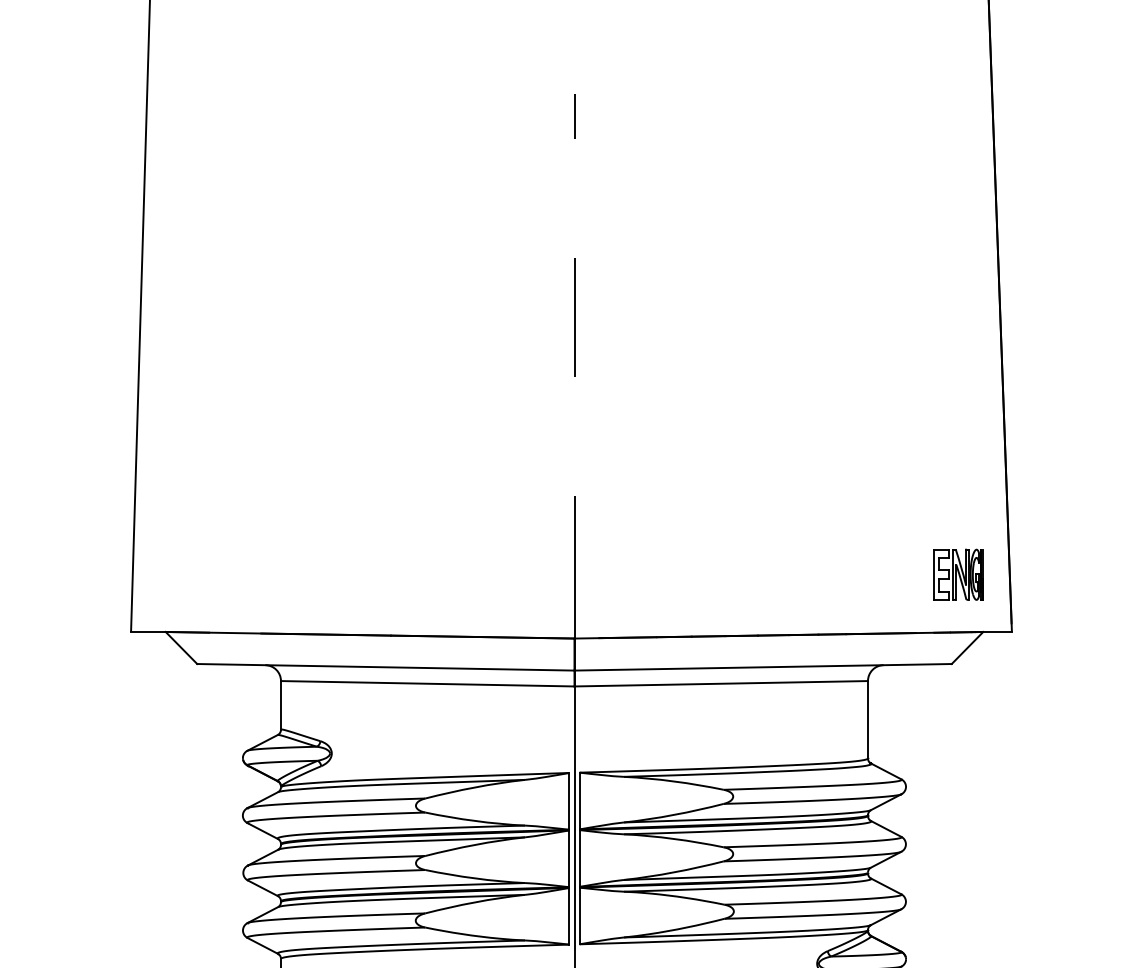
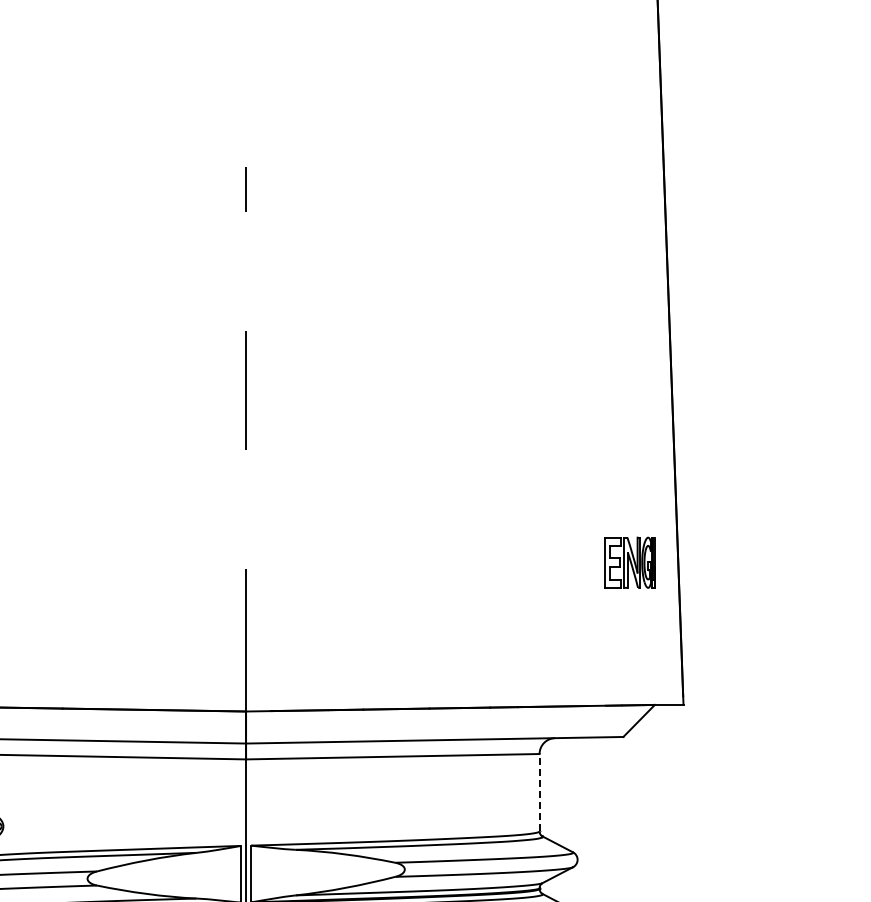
part: (958, 574) -> (630, 562), moved
line: (868, 719) -> (540, 792), solid -> dashed

